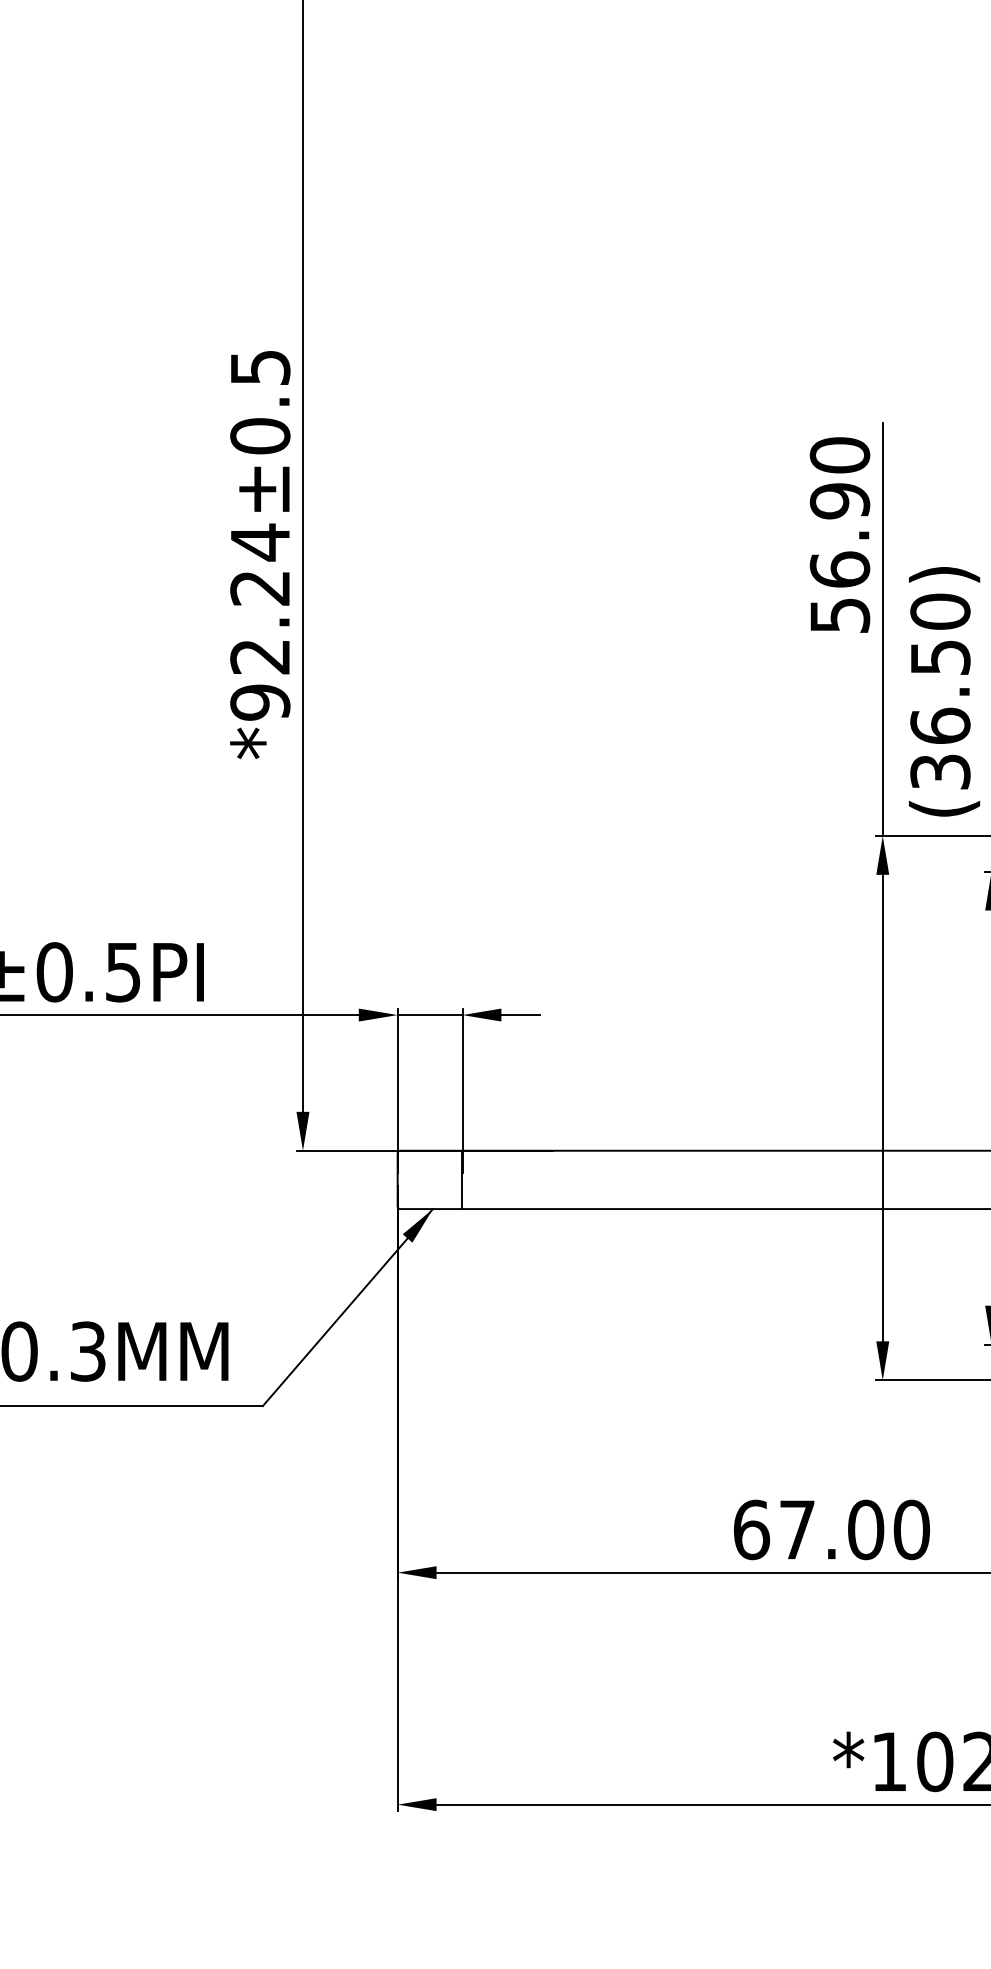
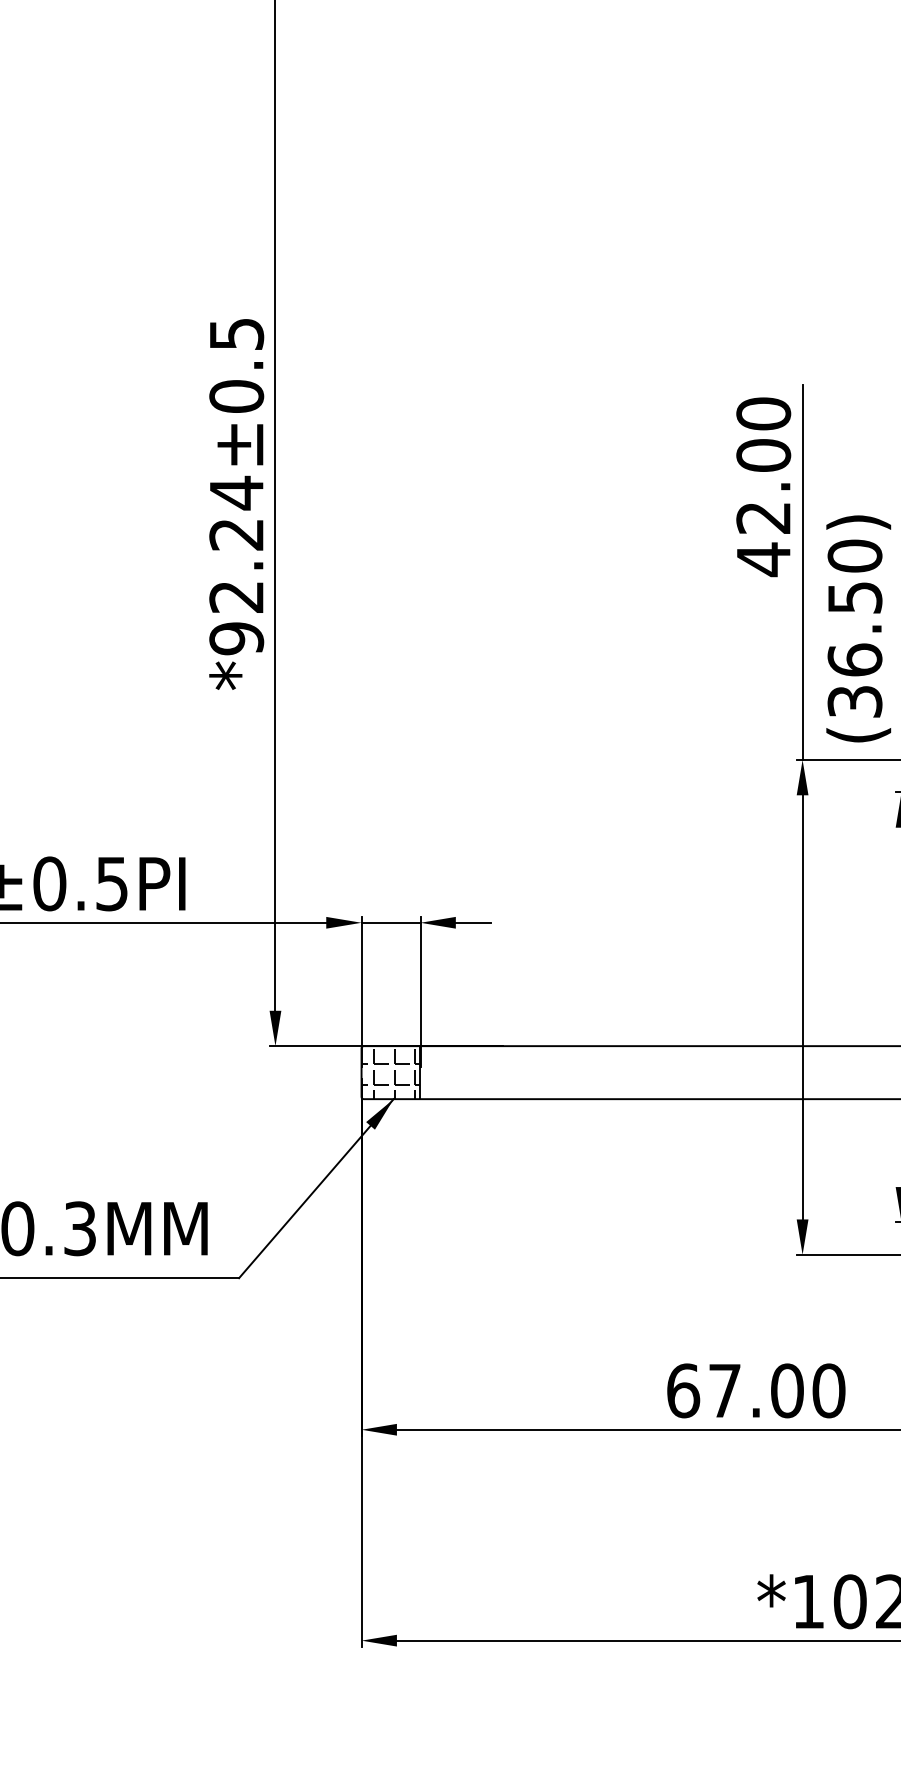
text: (839, 559) -> (763, 508), 56.90 -> 42.00
hatch: (429, 1181) -> (390, 1074), added

